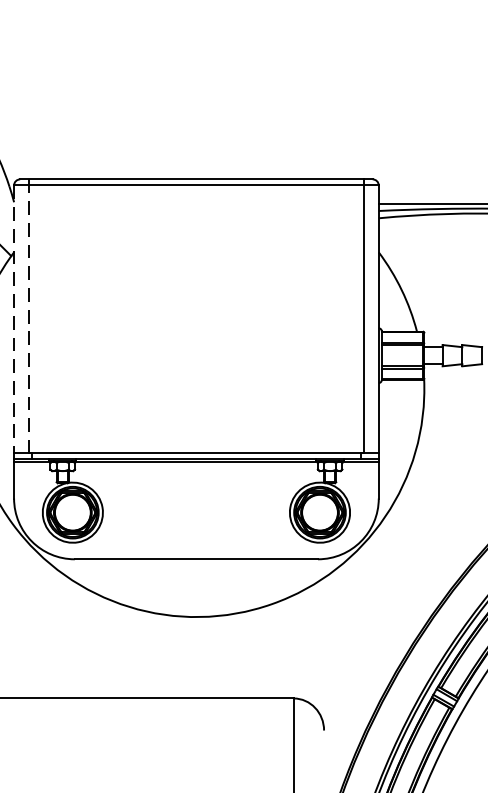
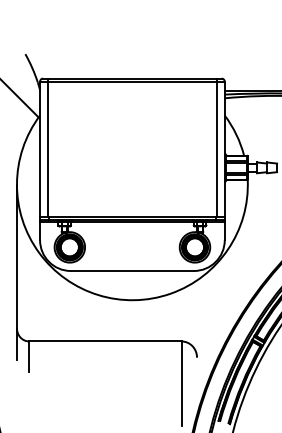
line: (28, 317) -> (47, 148), dashed -> solid
line: (14, 319) -> (40, 149), dashed -> solid

